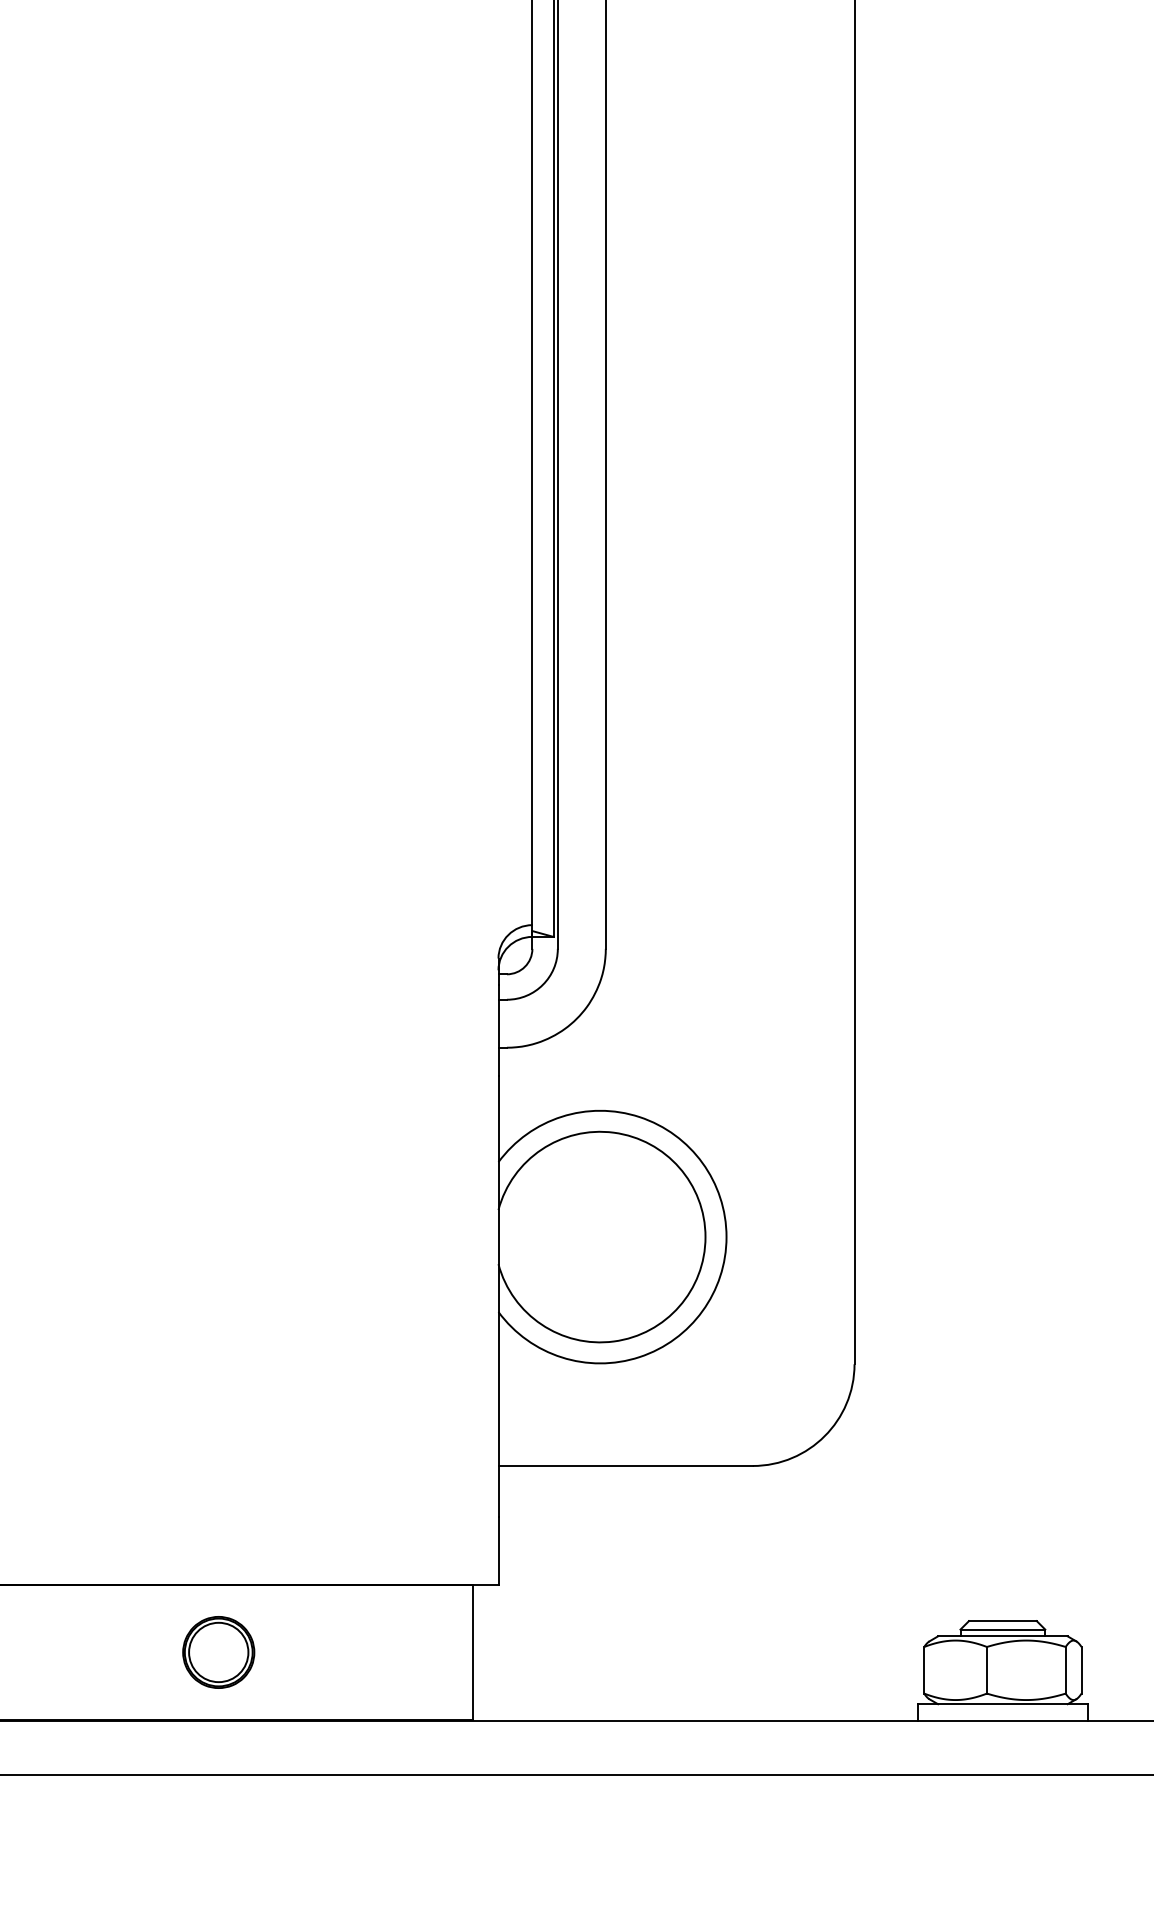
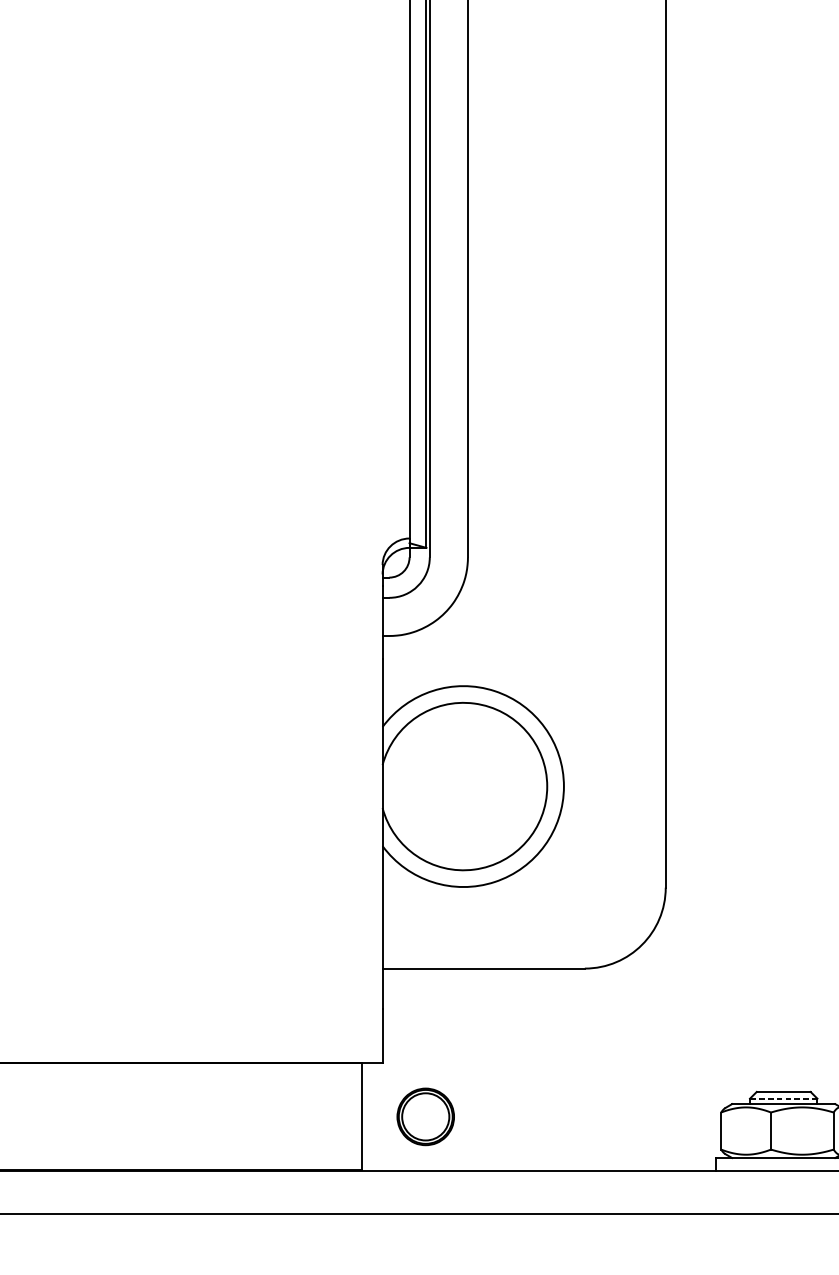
line: (1002, 1629) -> (783, 1098), solid -> dashed
part: (218, 1652) -> (425, 1116), moved

